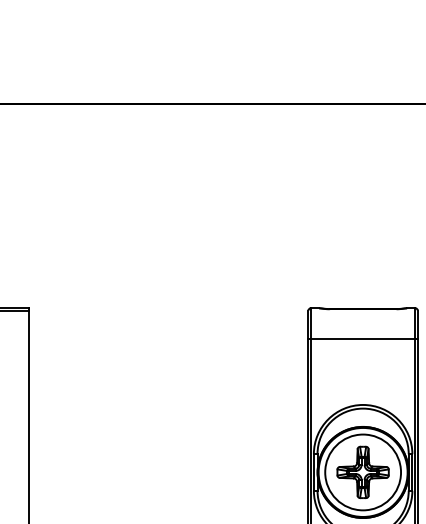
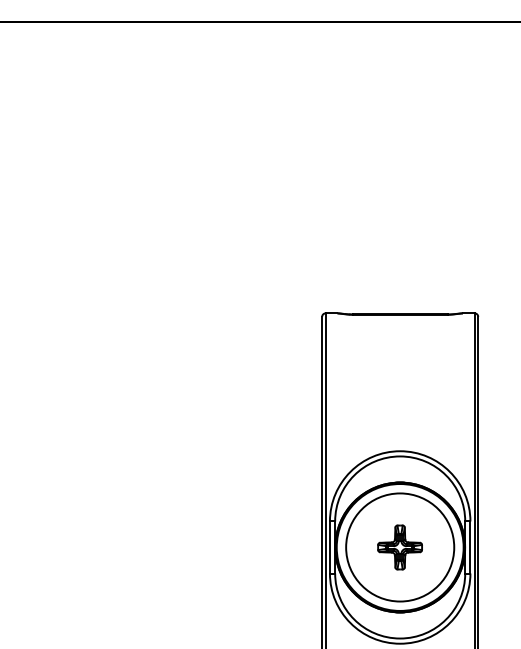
line: (362, 338) -> (399, 356), removed
part: (362, 472) -> (399, 547), size x0.6

